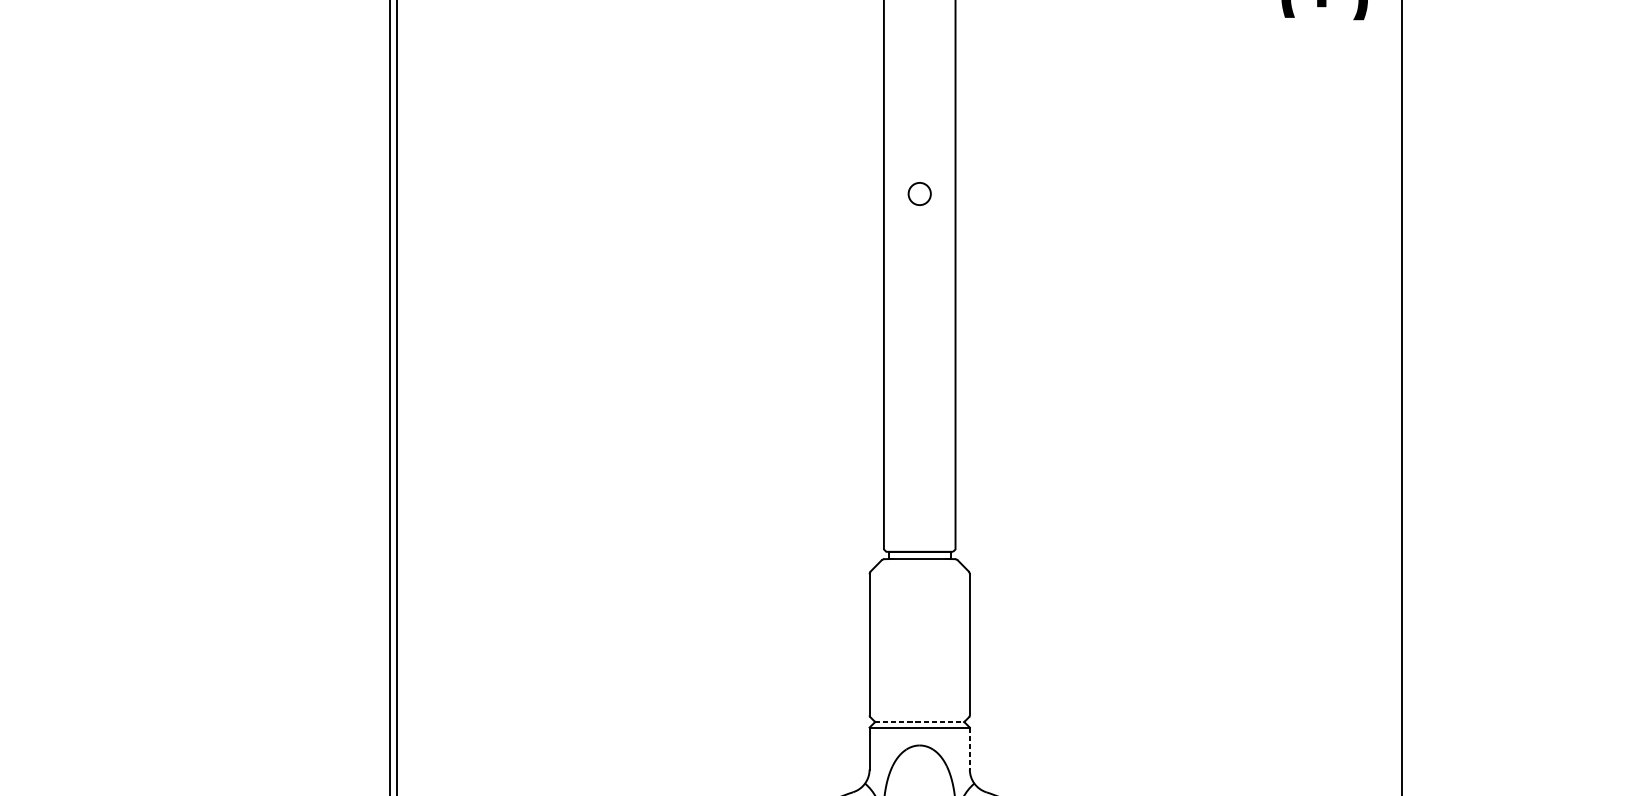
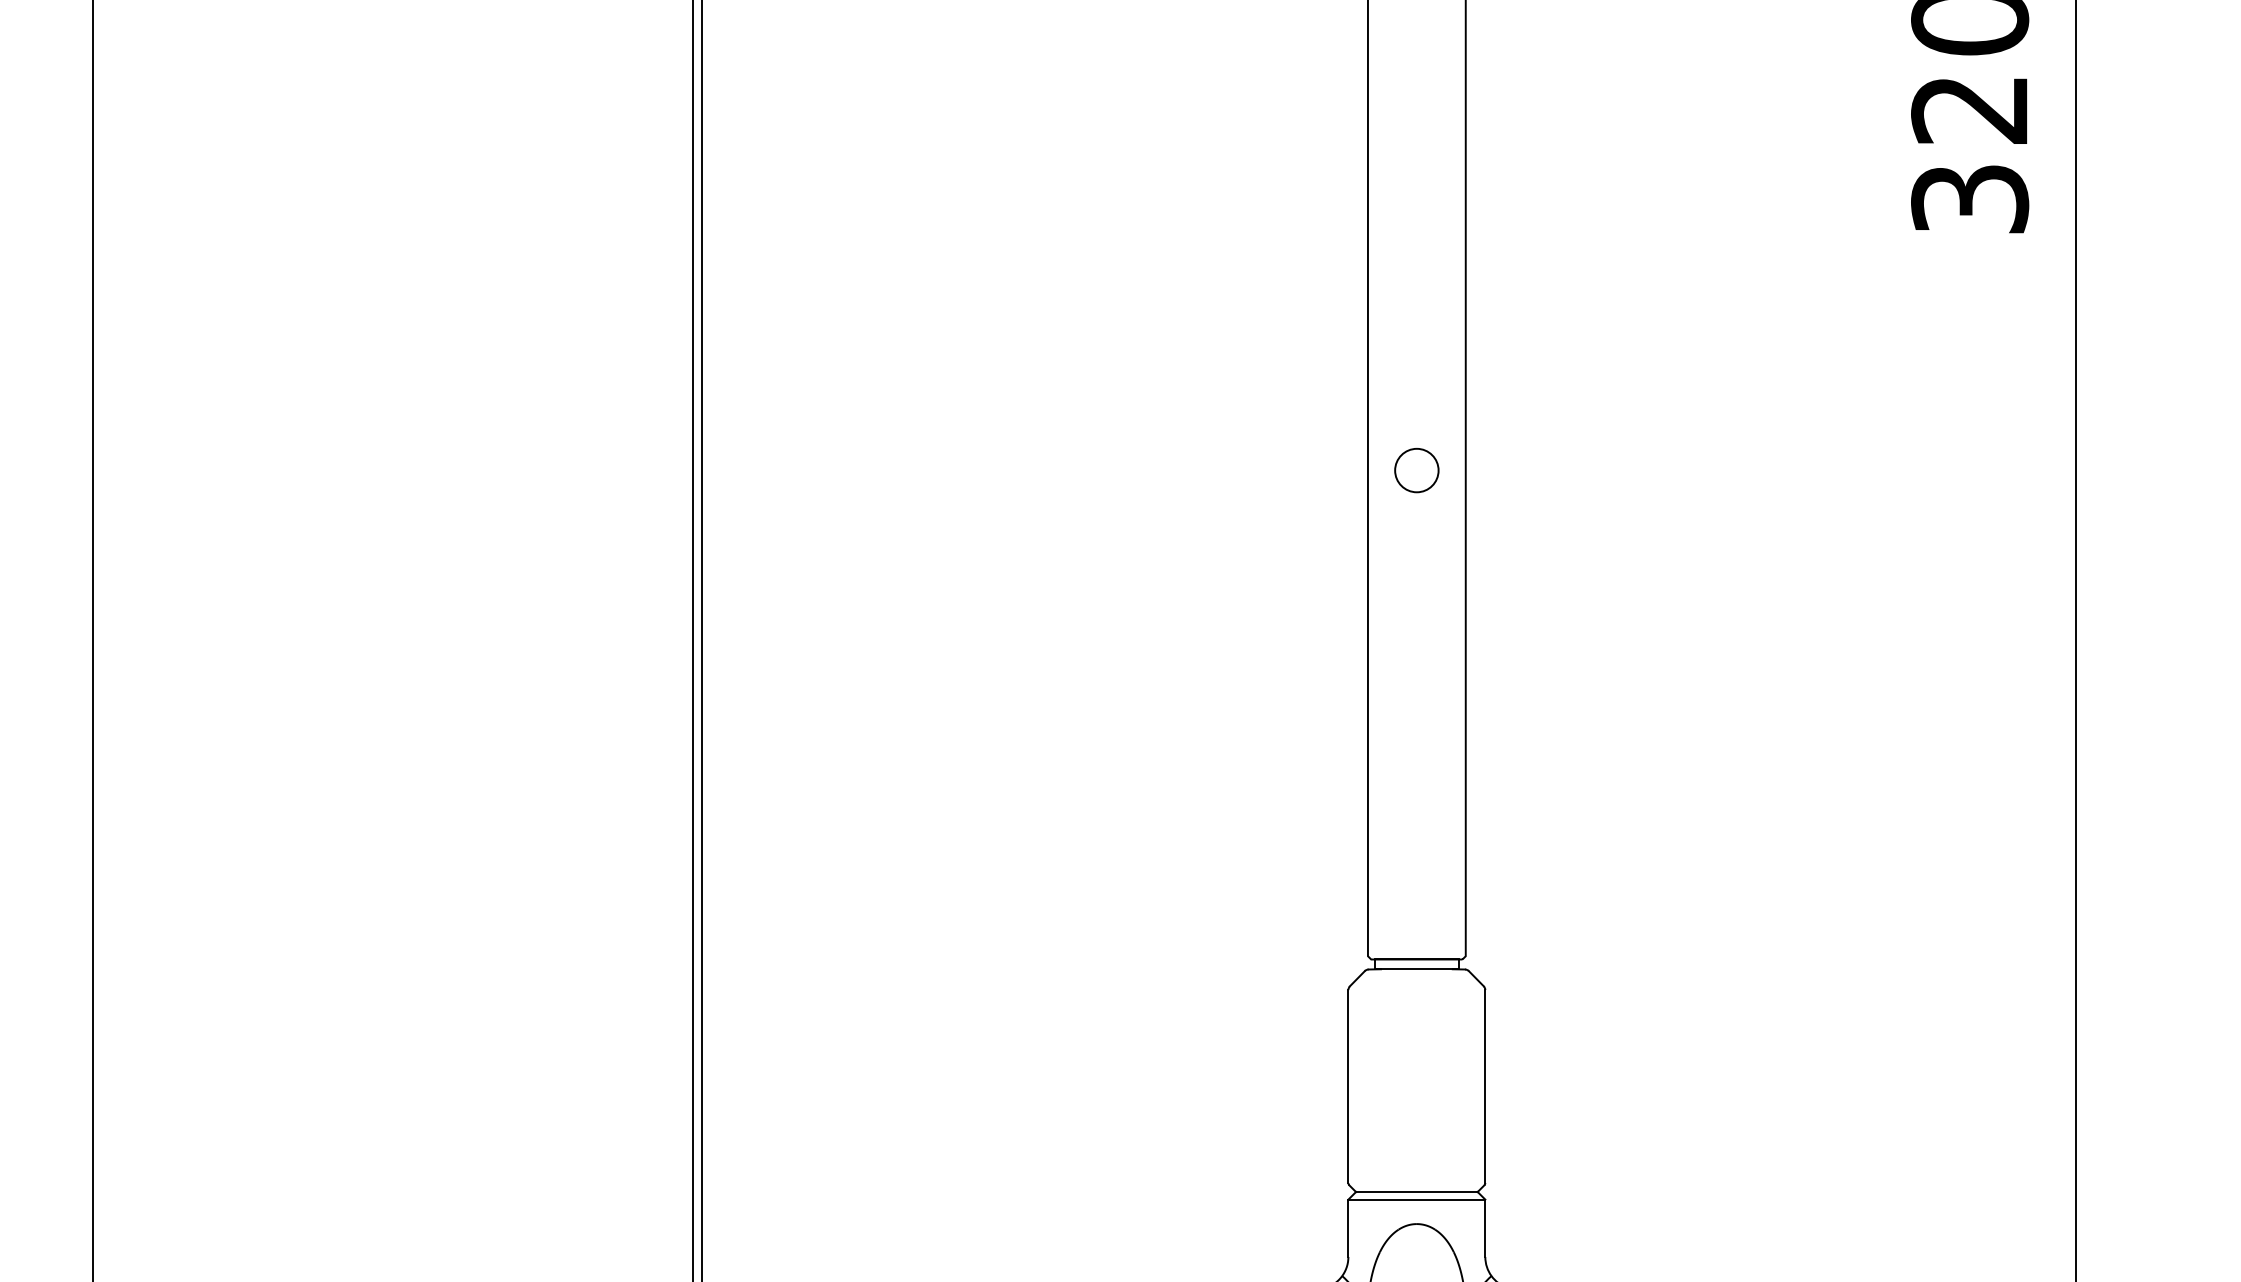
circle: (919, 193) -> (1416, 470), size x1.43
line: (919, 722) -> (1416, 1192), dashed -> solid
line: (969, 748) -> (1485, 1228), dashed -> solid

